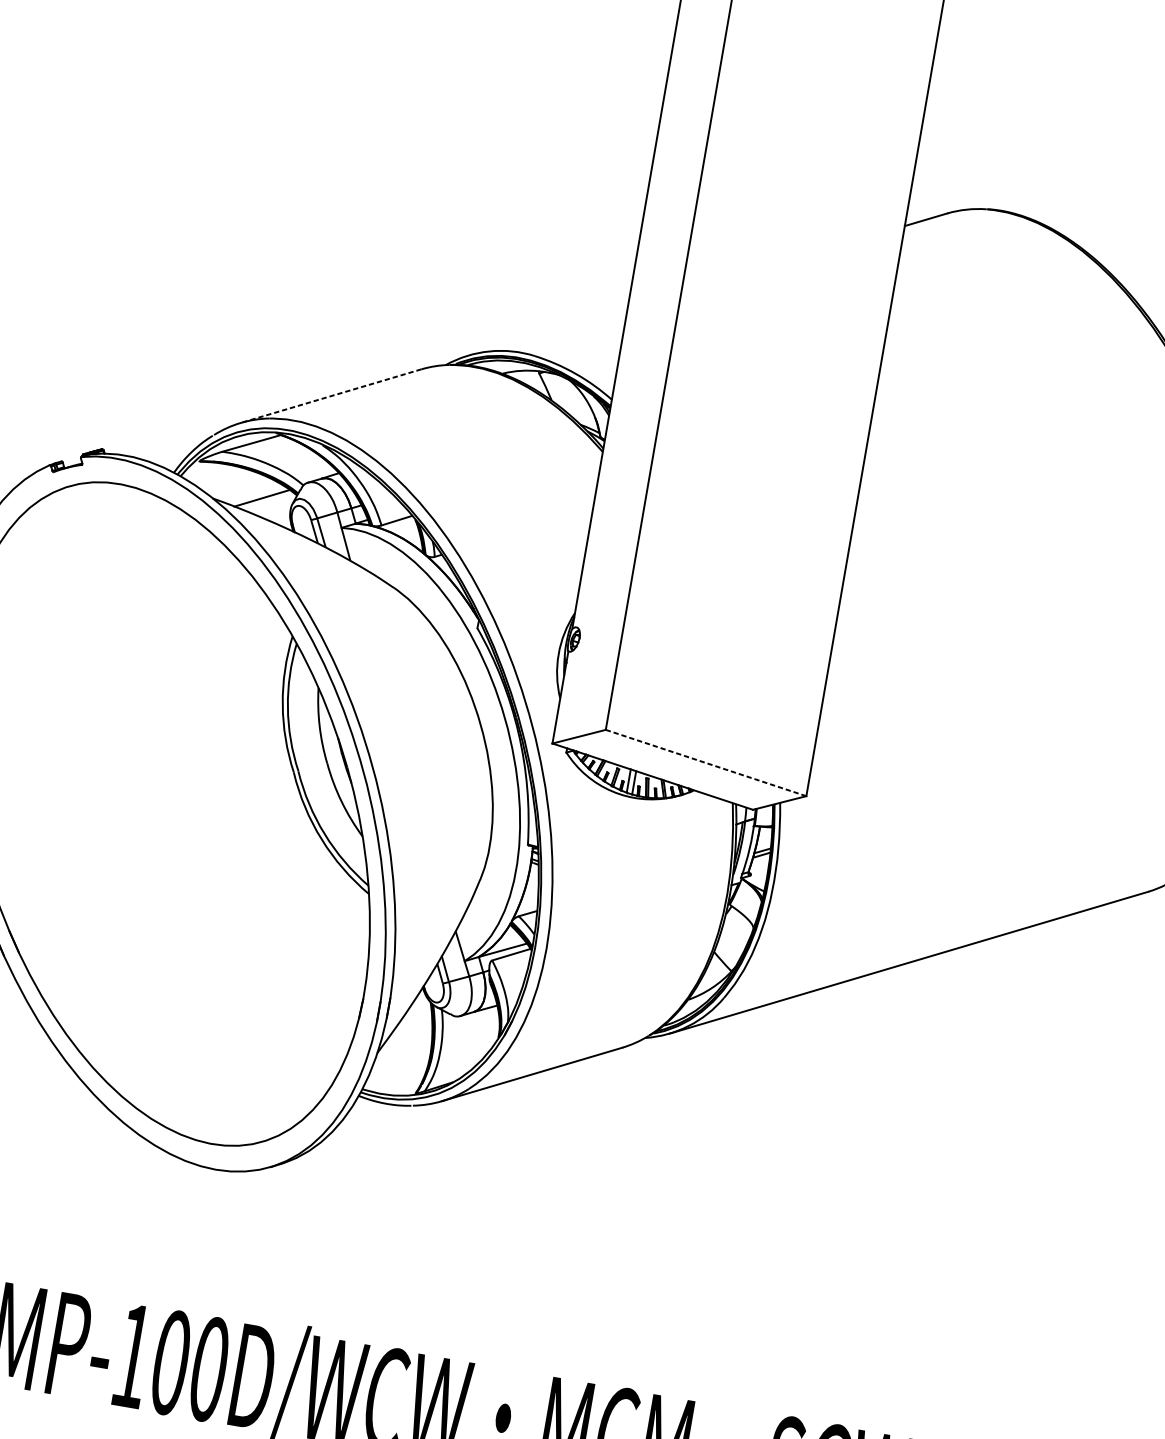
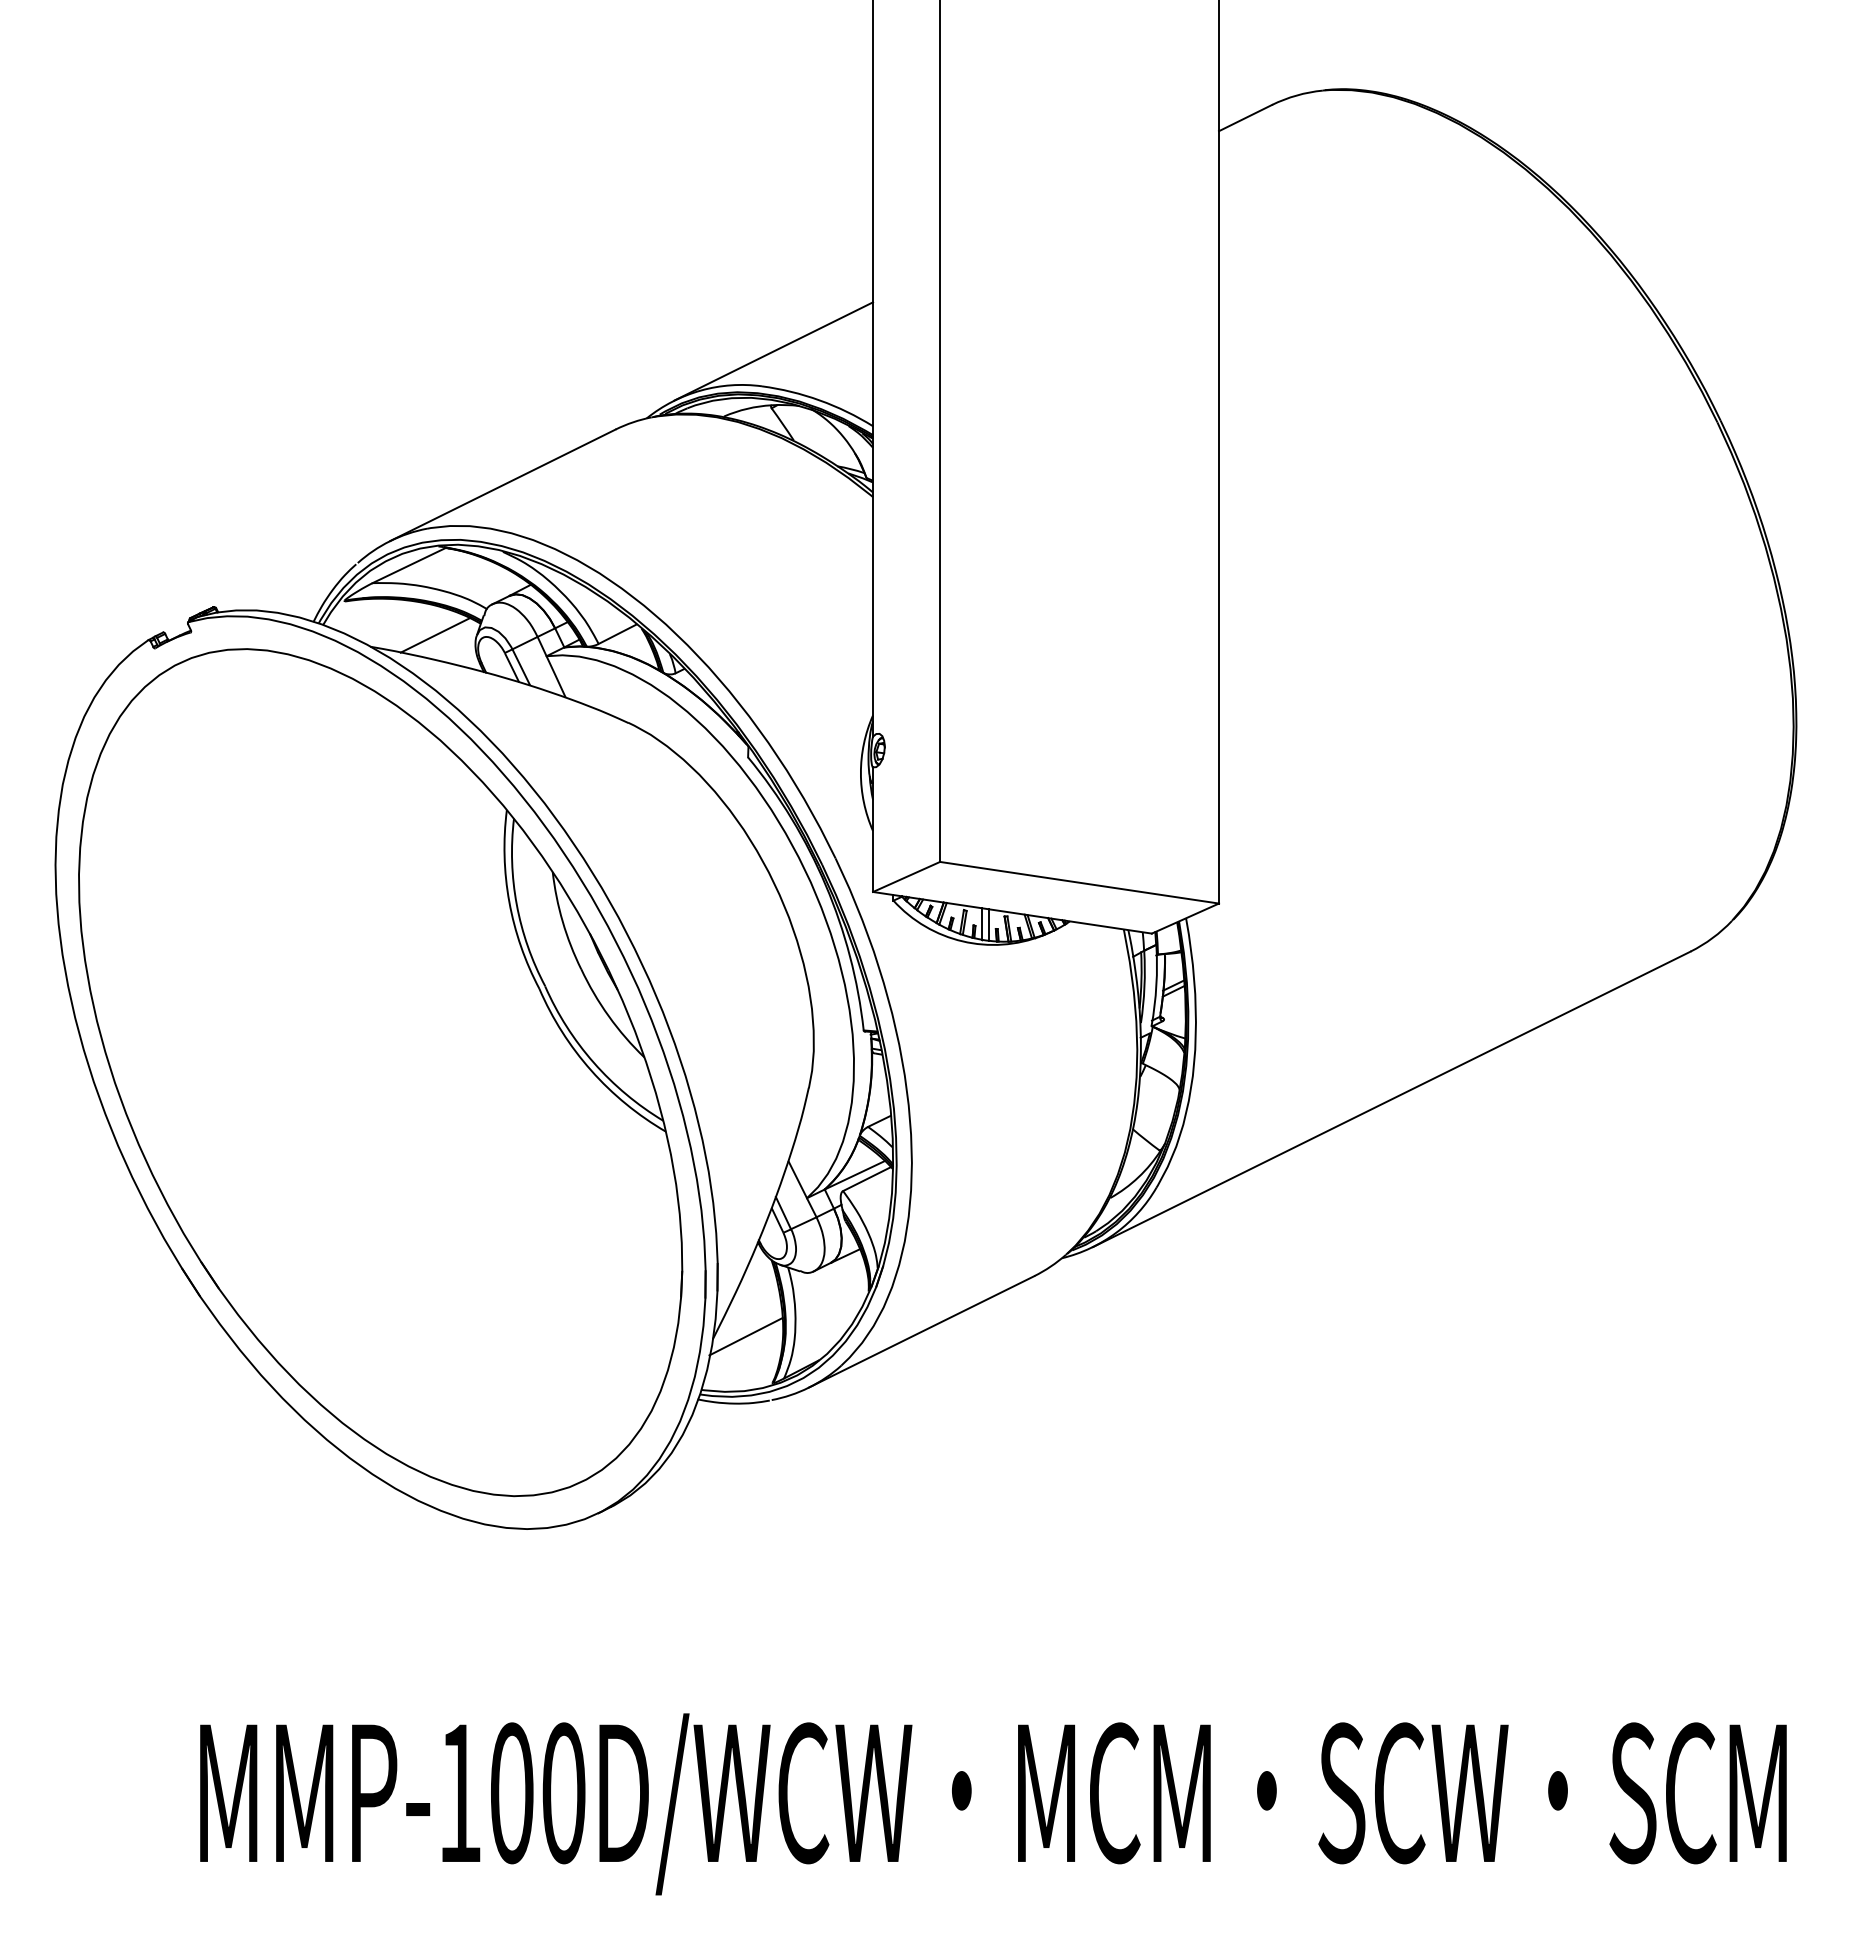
line: (547, 331) -> (773, 351), added
line: (330, 396) -> (502, 485), dashed -> solid
line: (706, 762) -> (1080, 882), dashed -> solid
line: (401, 1055) -> (745, 1336), added

